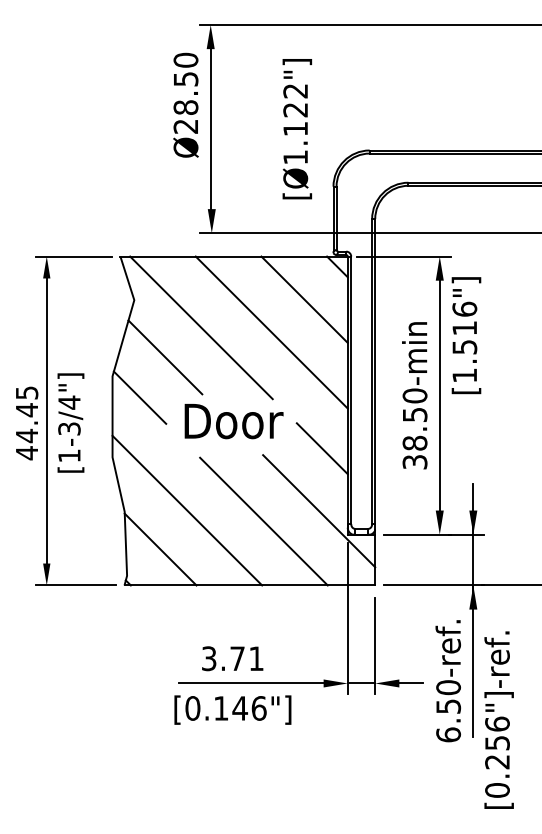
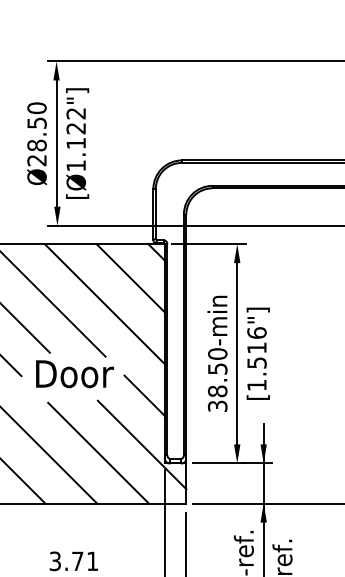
text: (185, 104) -> (36, 143), moved
text: (296, 129) -> (76, 143), moved
text: (466, 335) -> (258, 353), moved

